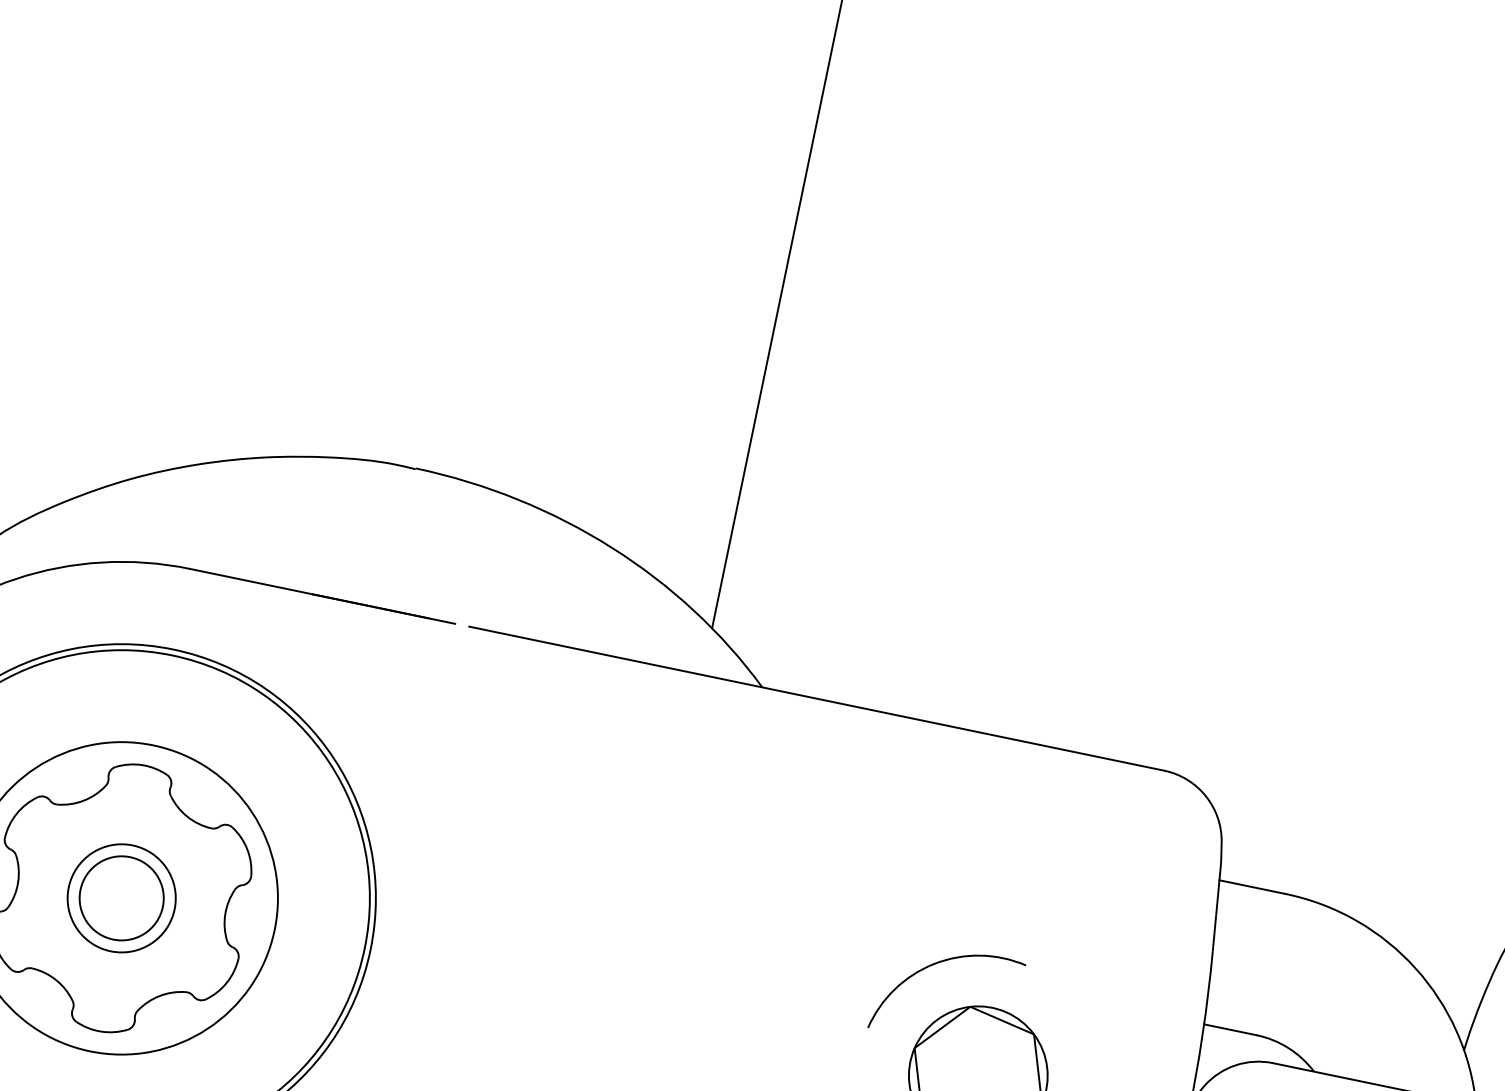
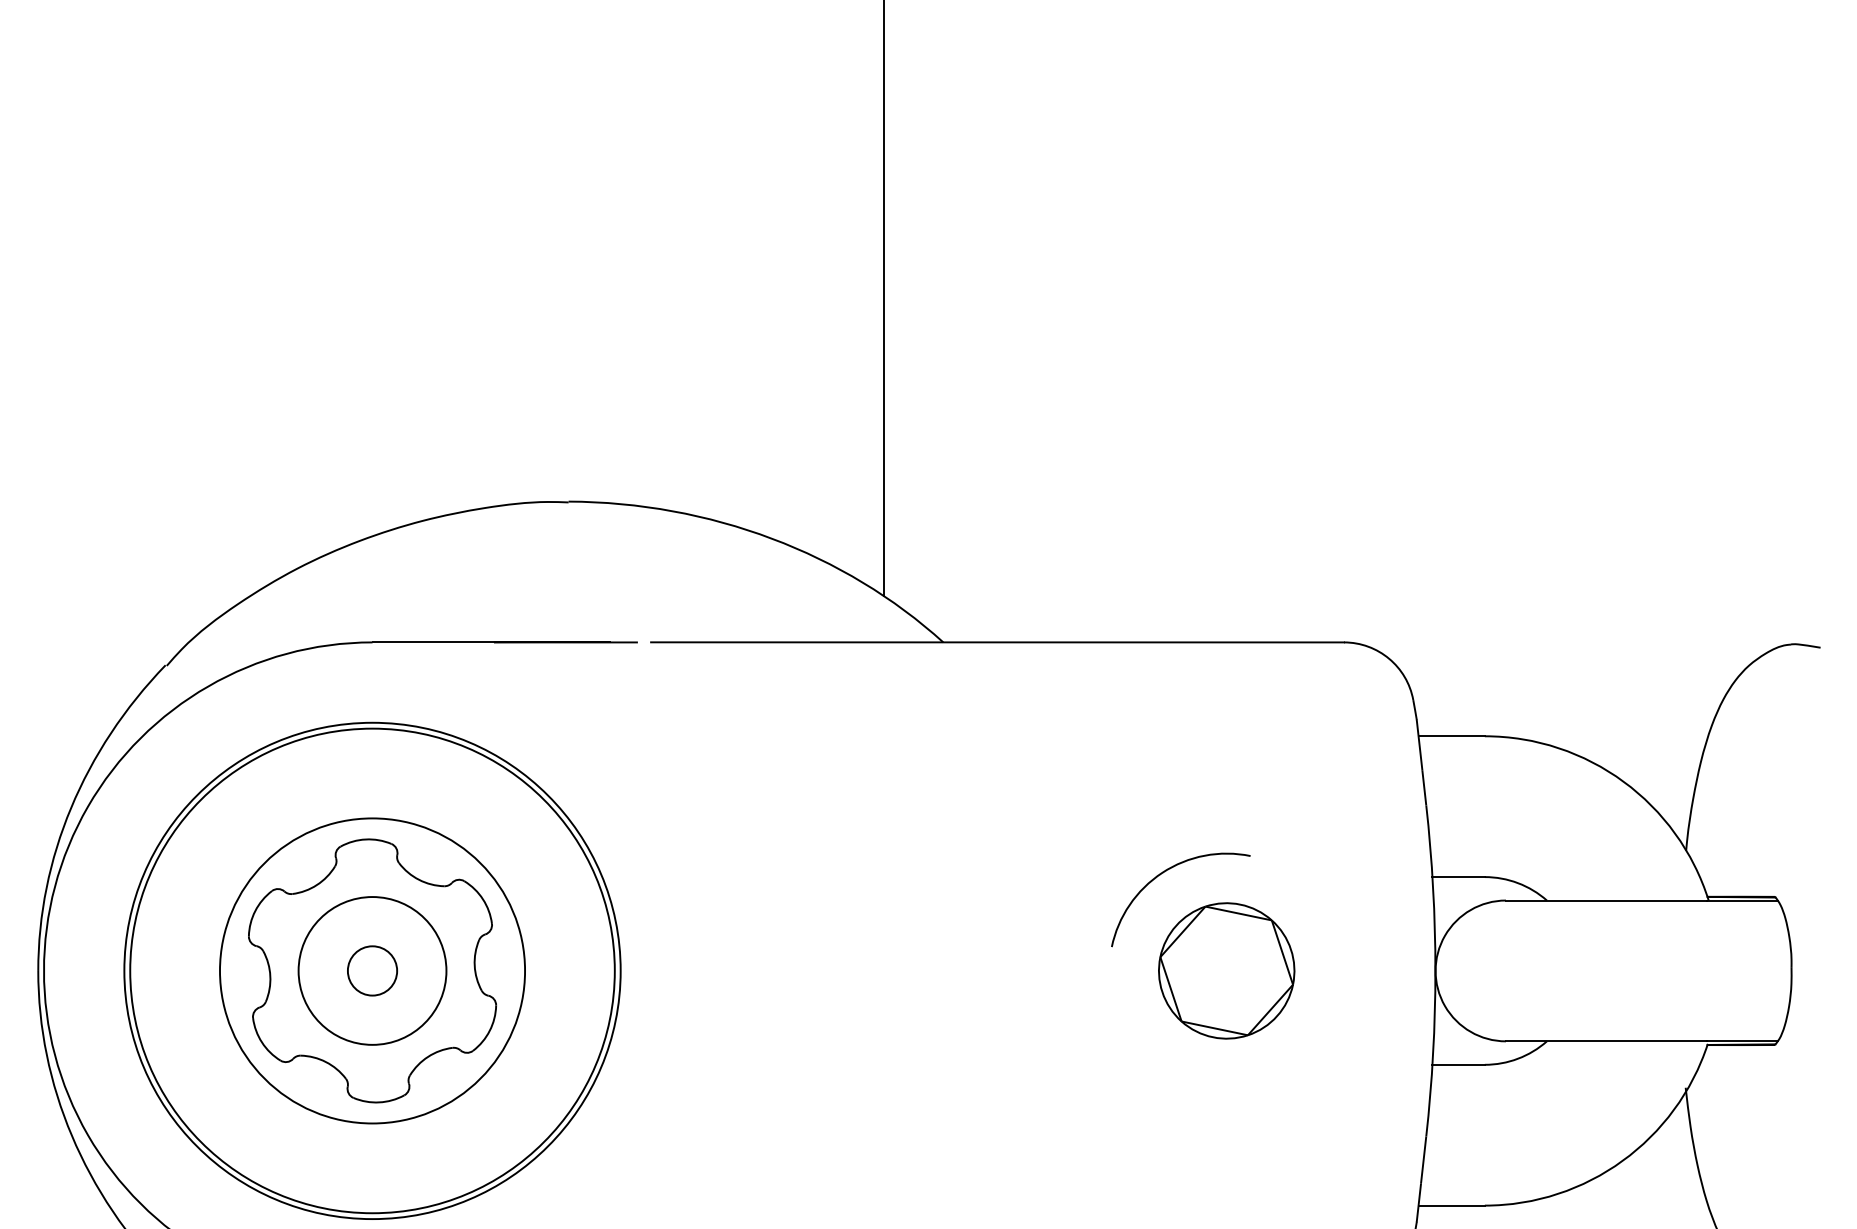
circle: (121, 897) -> (372, 970), size x0.6
circle: (121, 897) -> (372, 970), size x1.4

